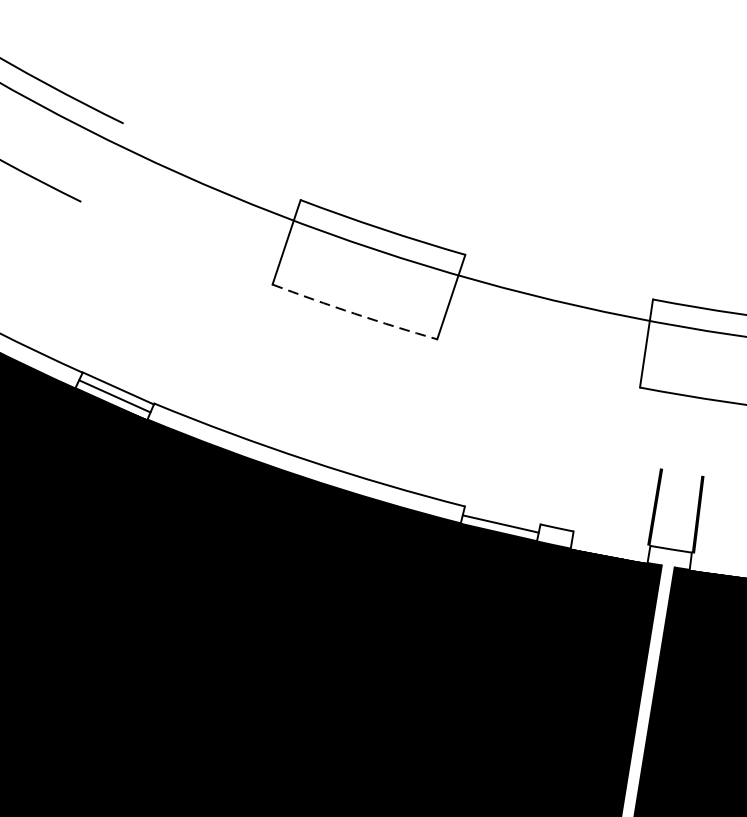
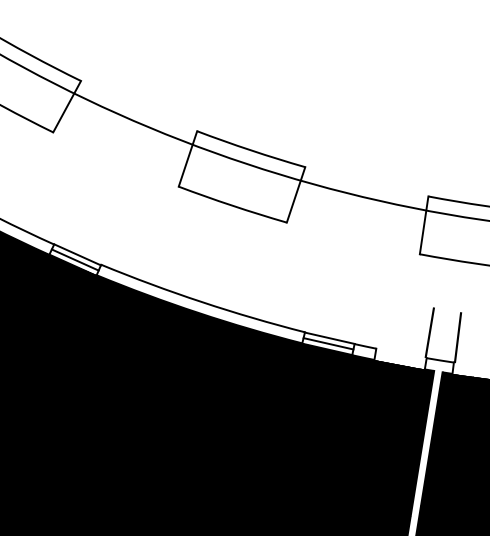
line: (102, 162) -> (67, 106), added
arc: (354, 313) -> (232, 205), dashed -> solid
line: (502, 514) -> (329, 337), added

